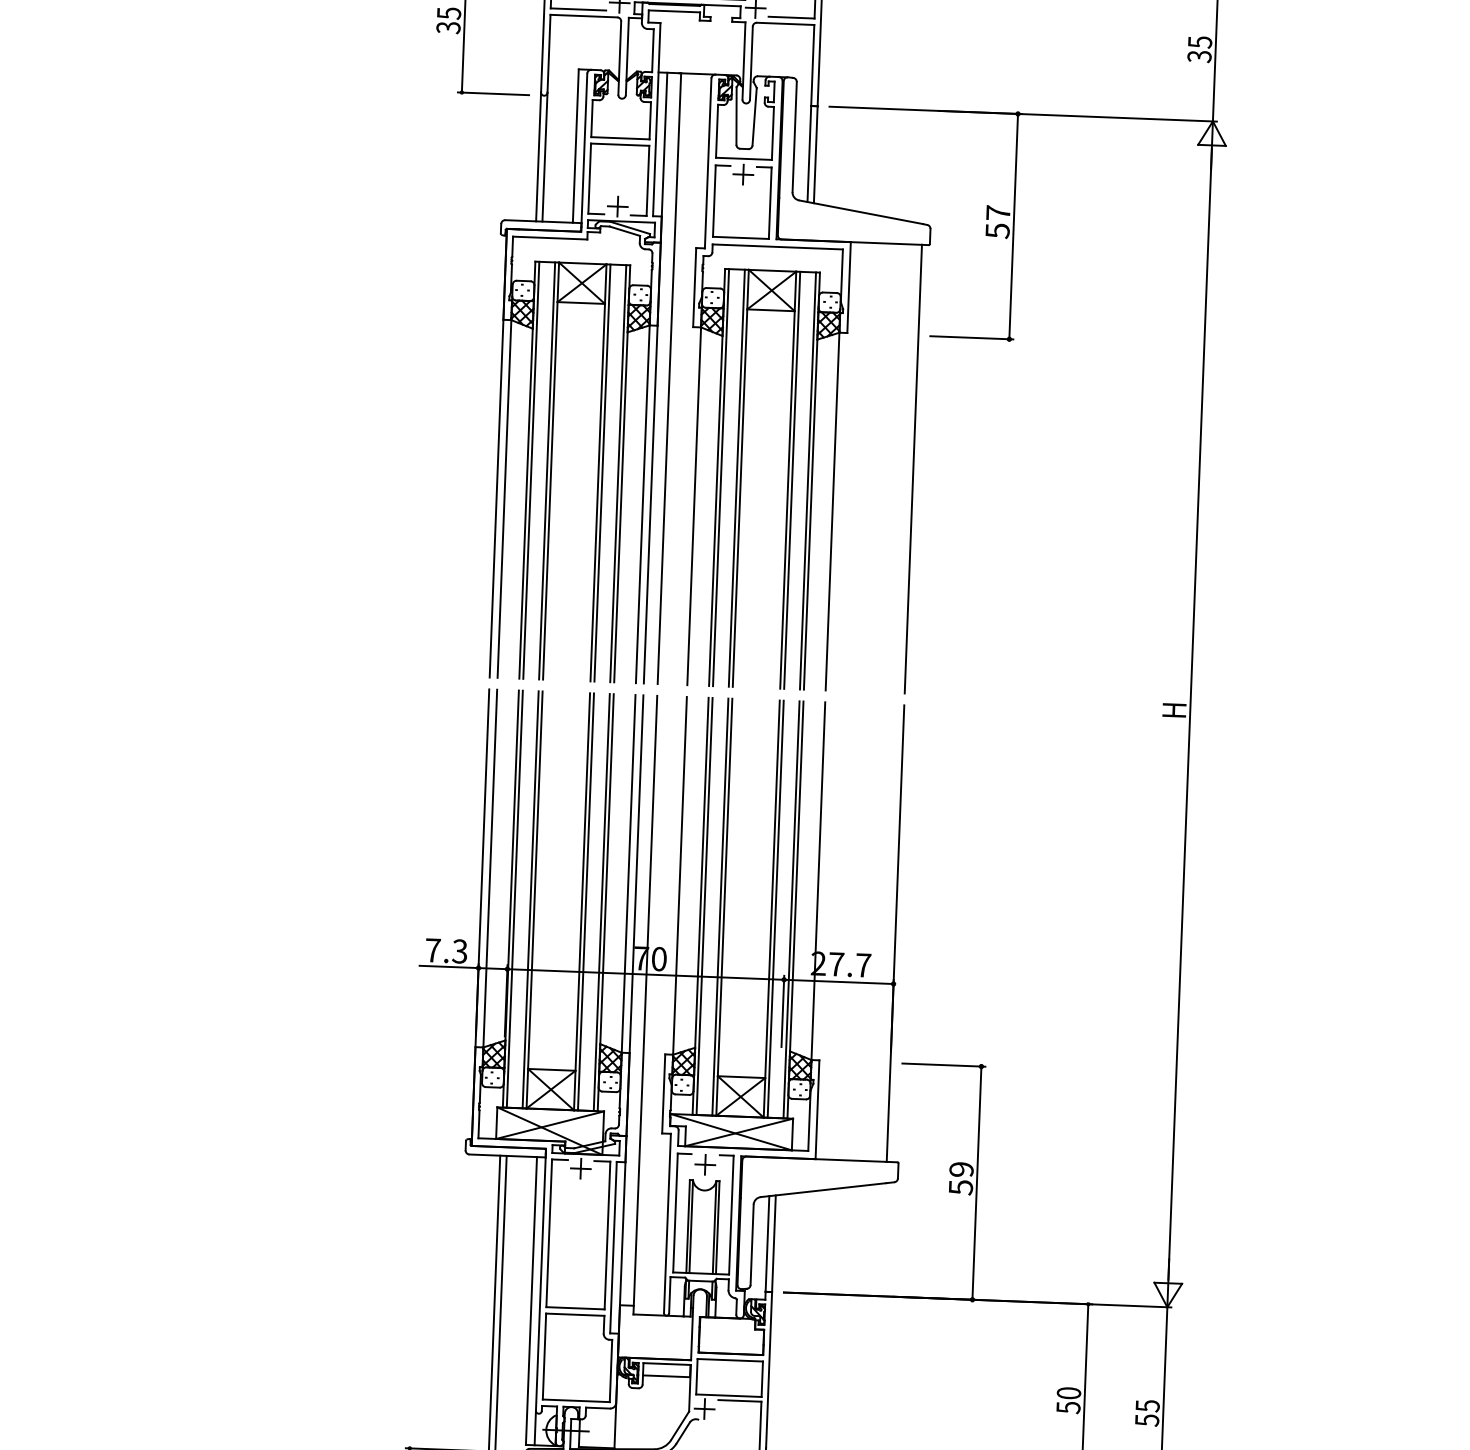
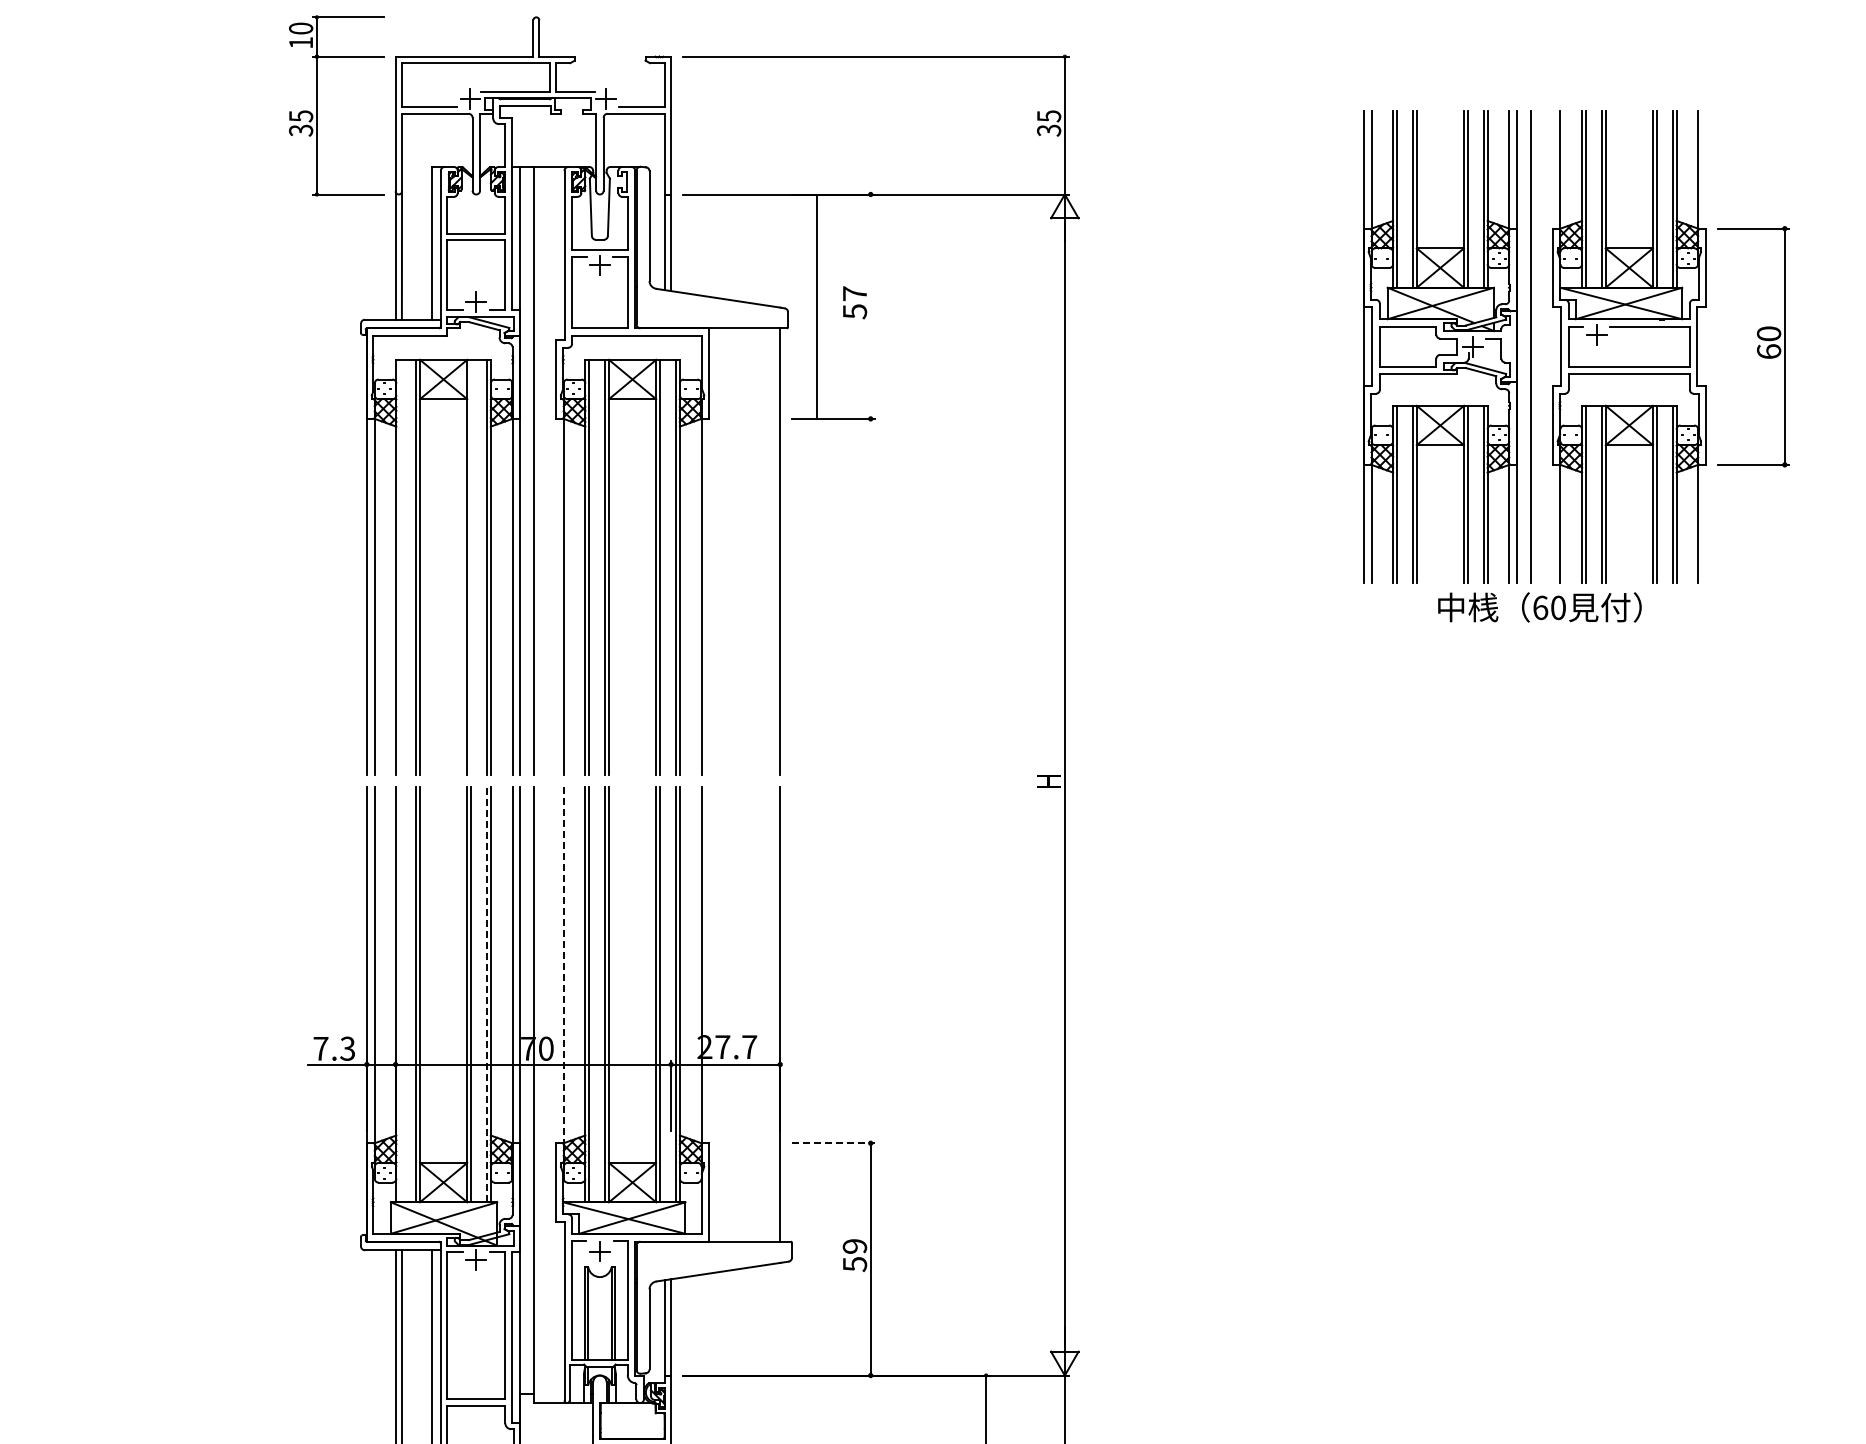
line: (1013, 226) -> (816, 306), moved
line: (531, 470) -> (400, 567), removed
line: (602, 473) -> (471, 567), removed
line: (679, 876) -> (563, 965), solid -> dashed
line: (515, 899) -> (400, 994), removed
line: (601, 902) -> (486, 994), solid -> dashed
line: (944, 1065) -> (833, 1143), solid -> dashed

